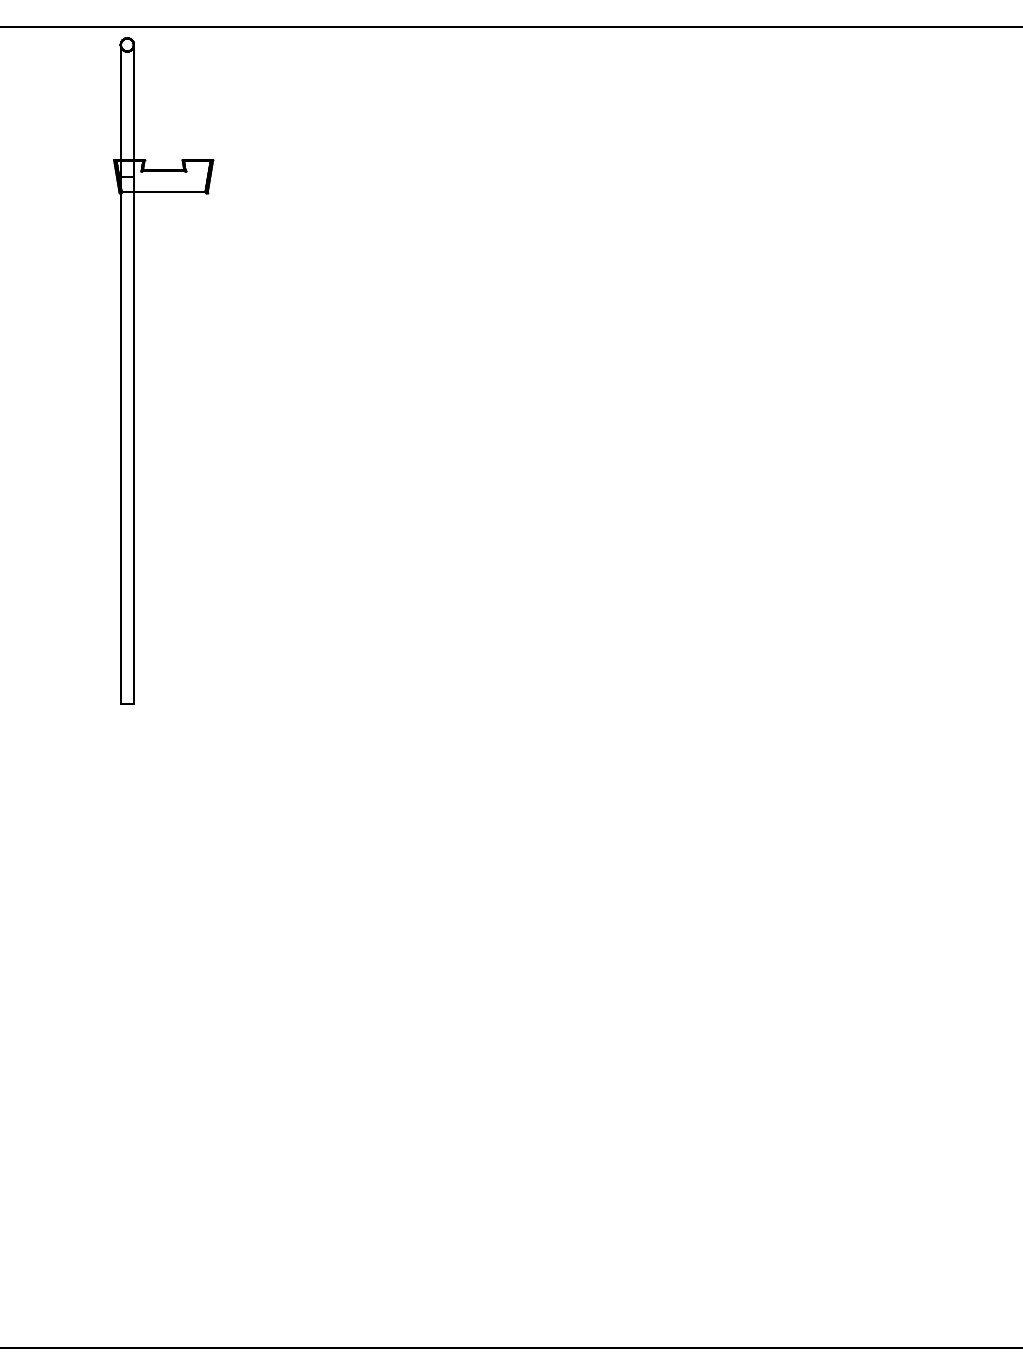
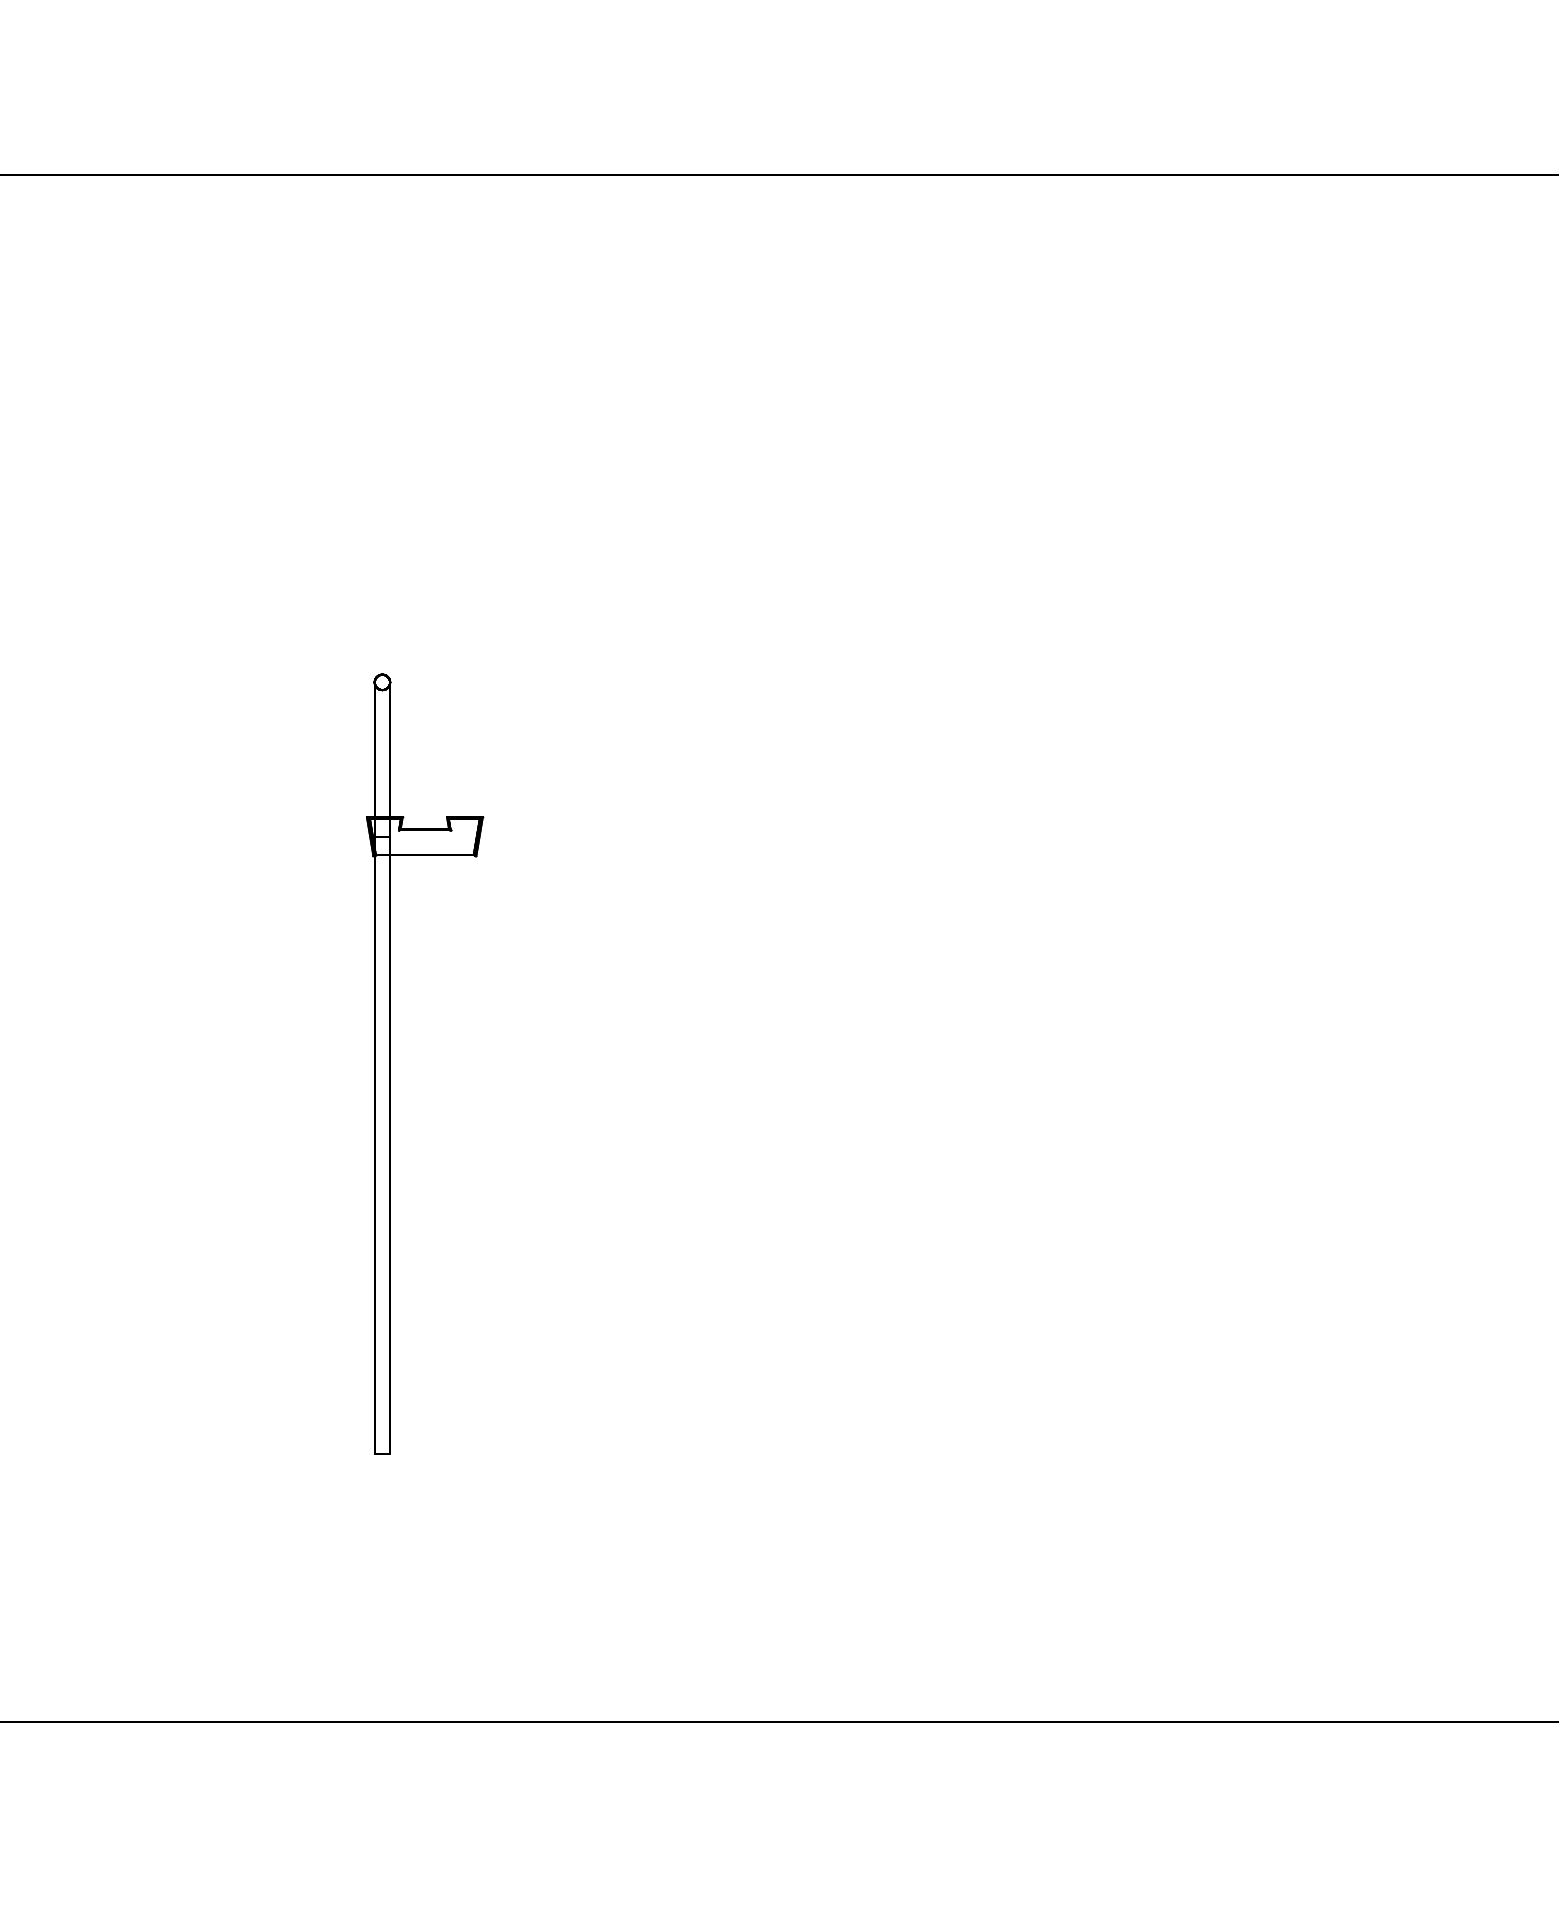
part: (134, 370) -> (390, 1063), moved

